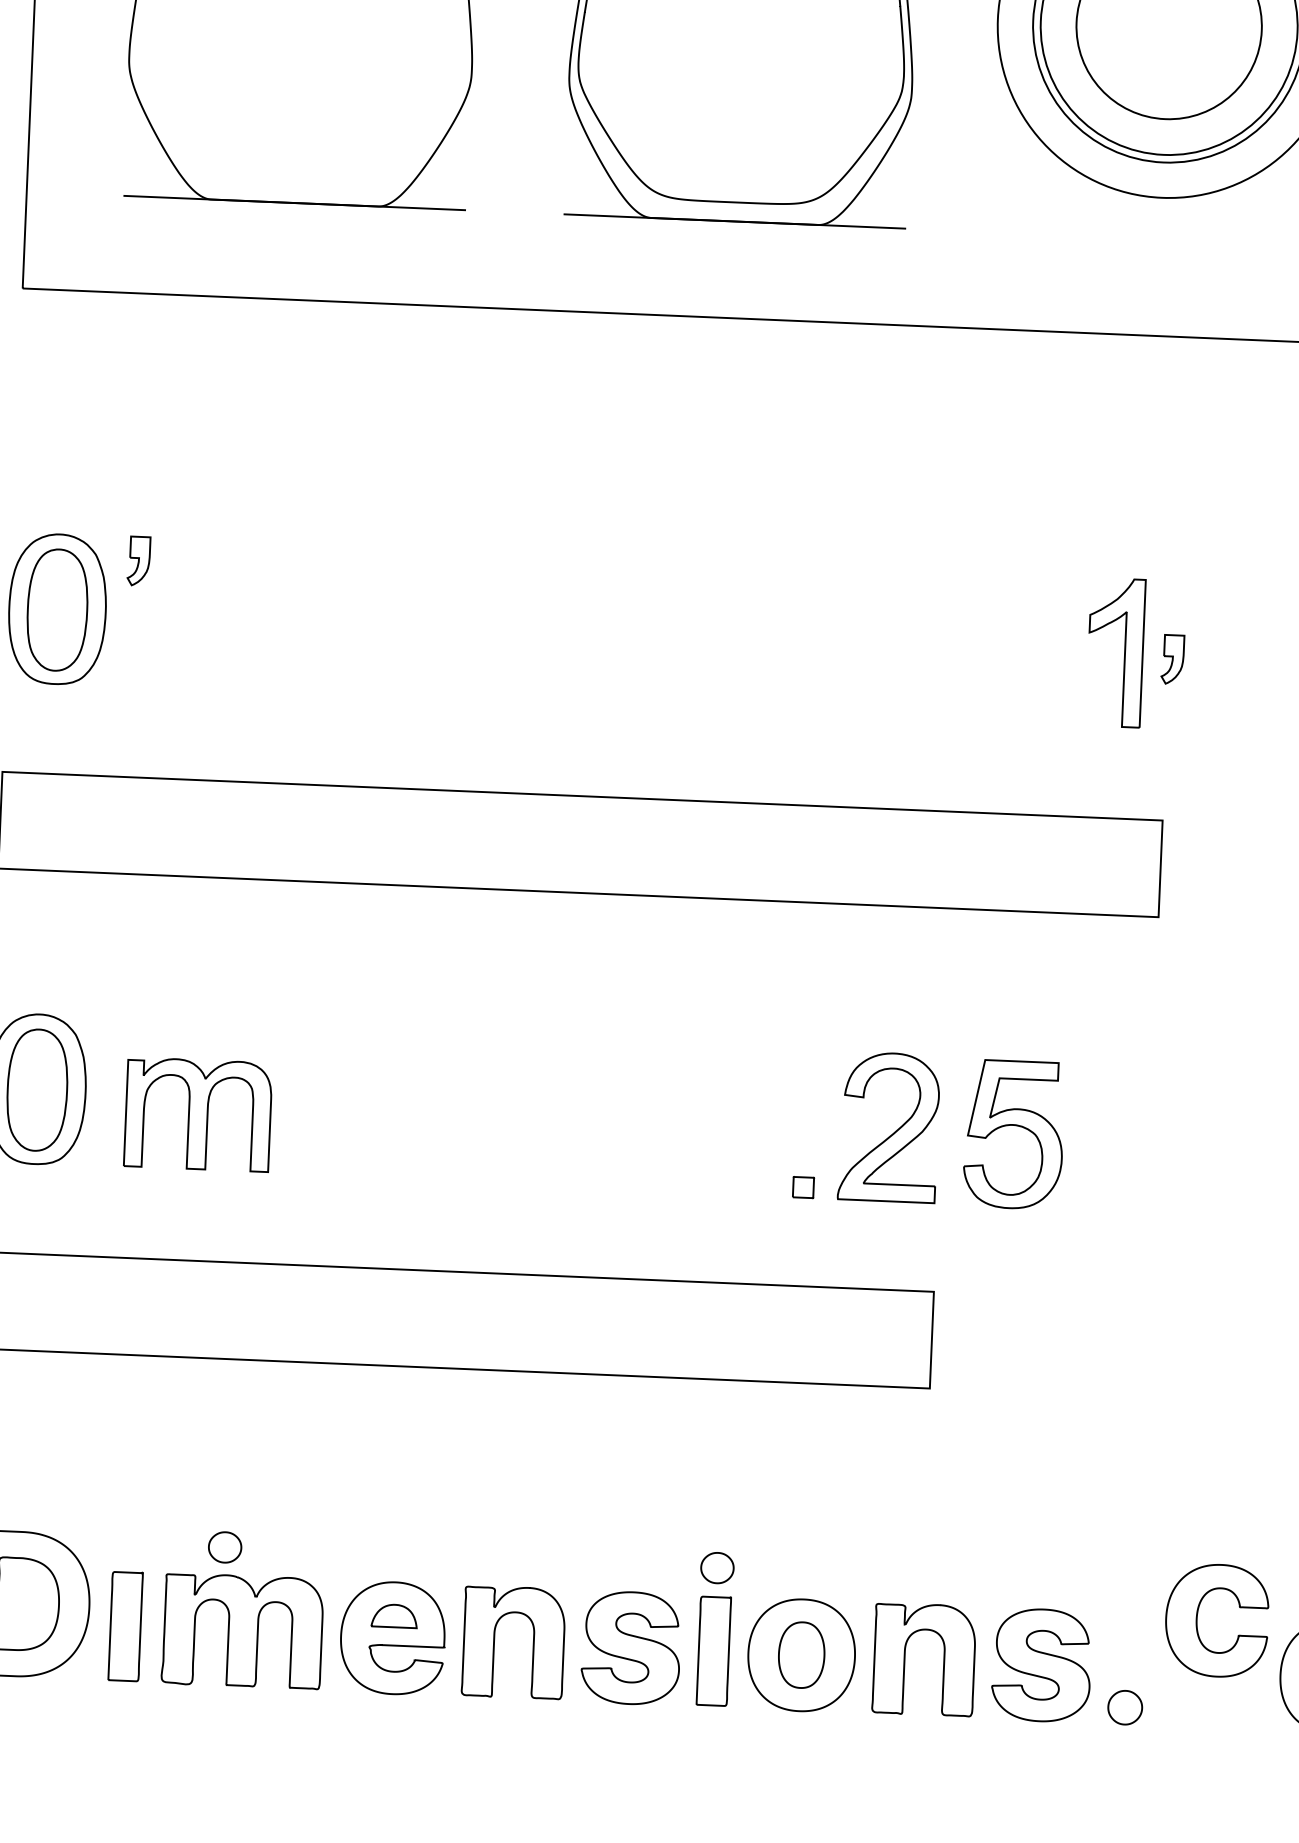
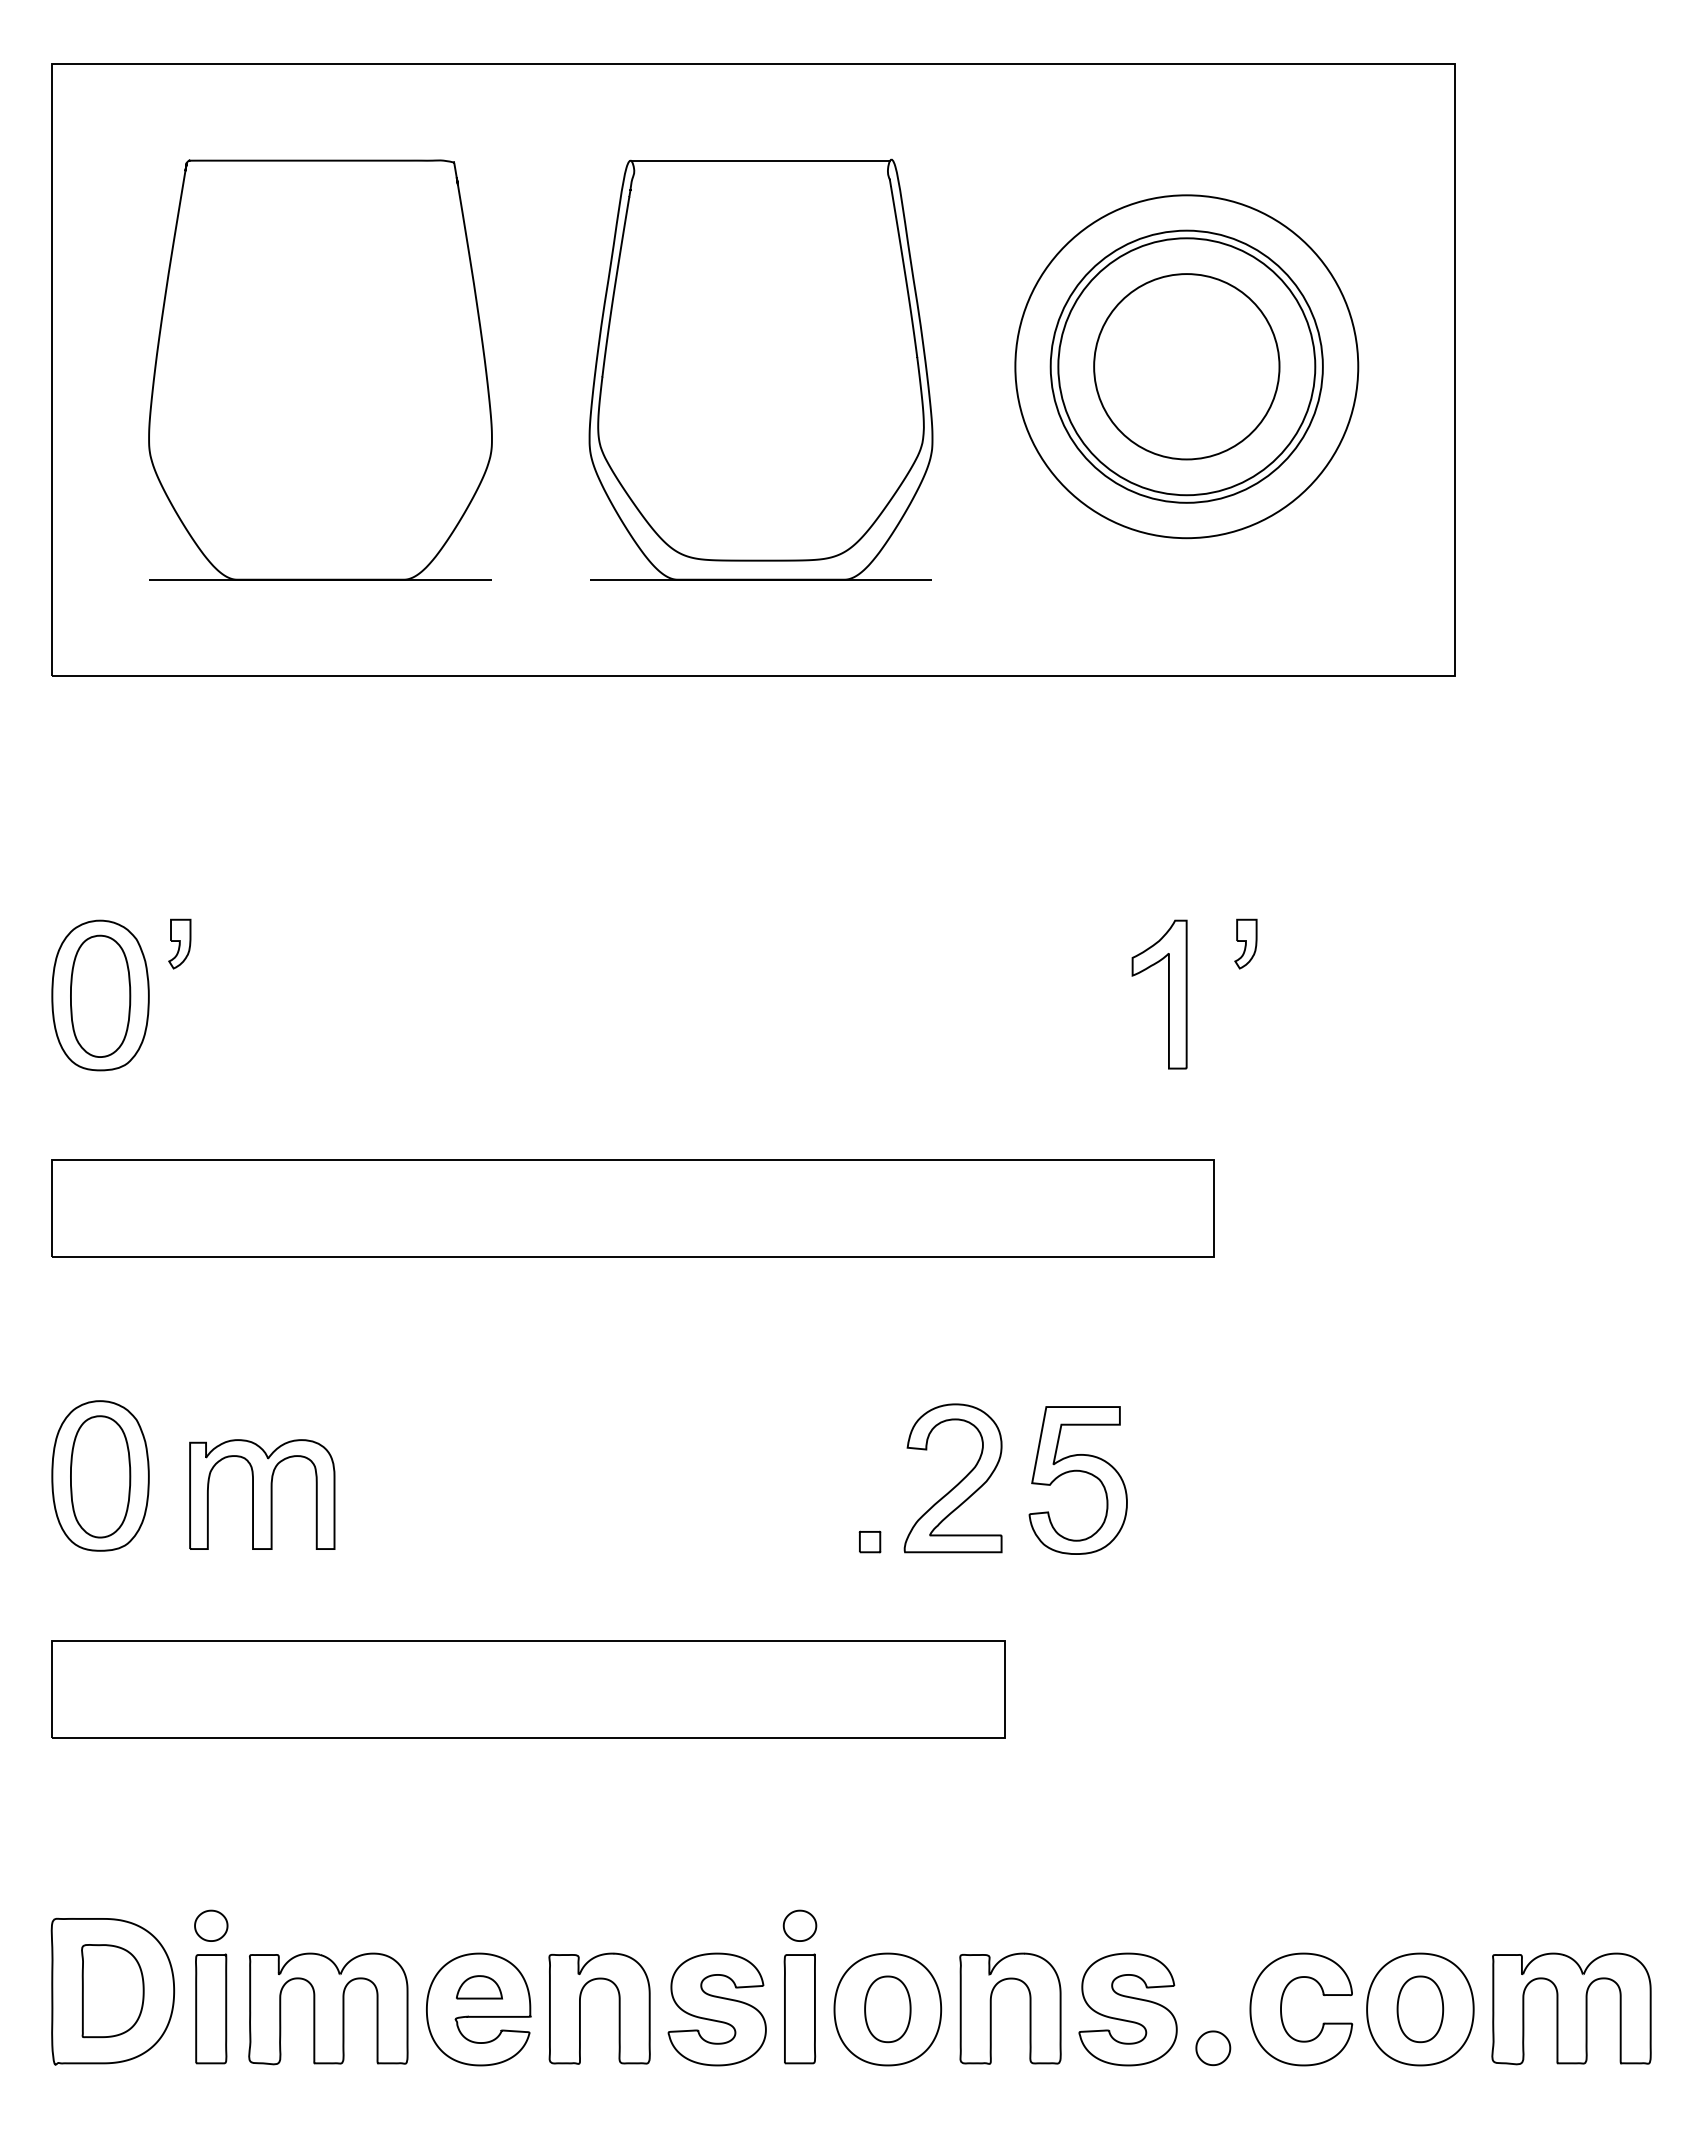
part: (1172, 658) -> (1245, 943), moved
part: (225, 1547) -> (211, 1925), moved
part: (1198, 1614) -> (1282, 2004), moved

